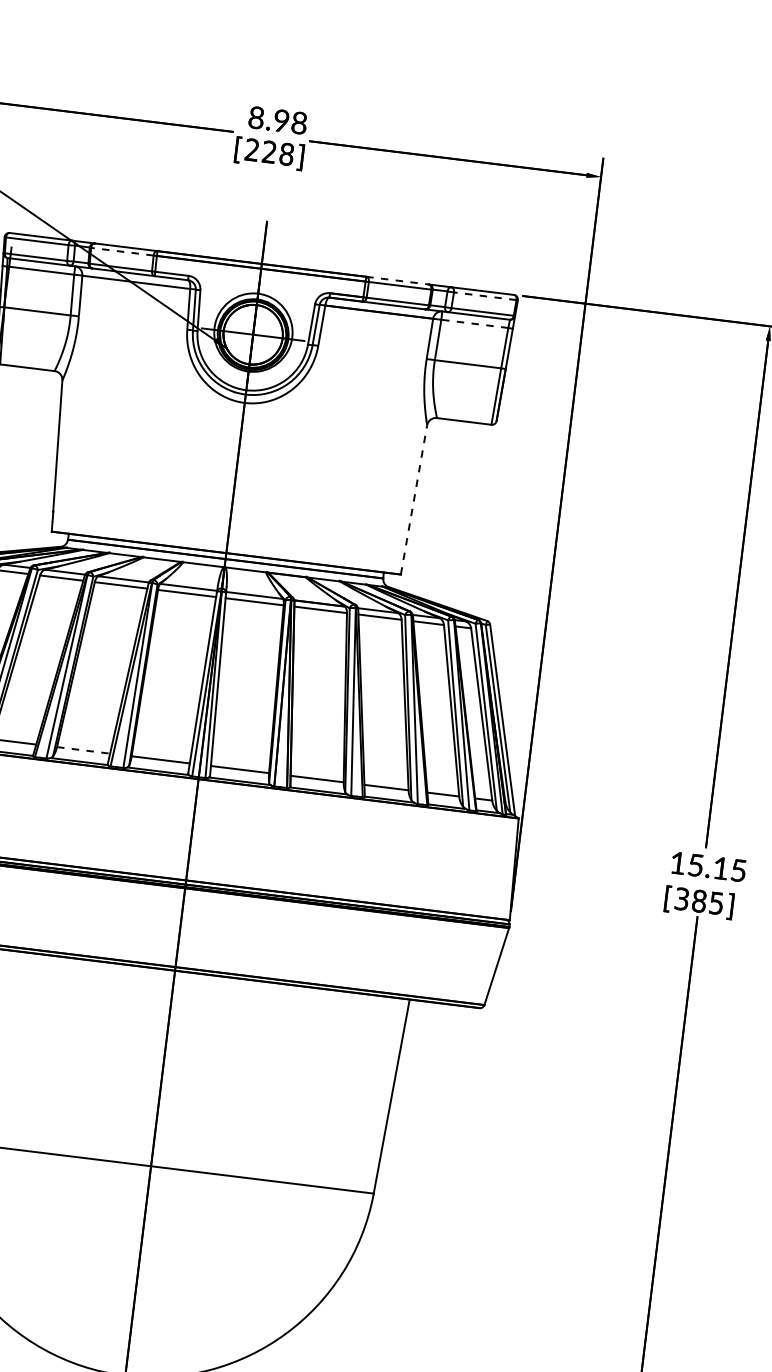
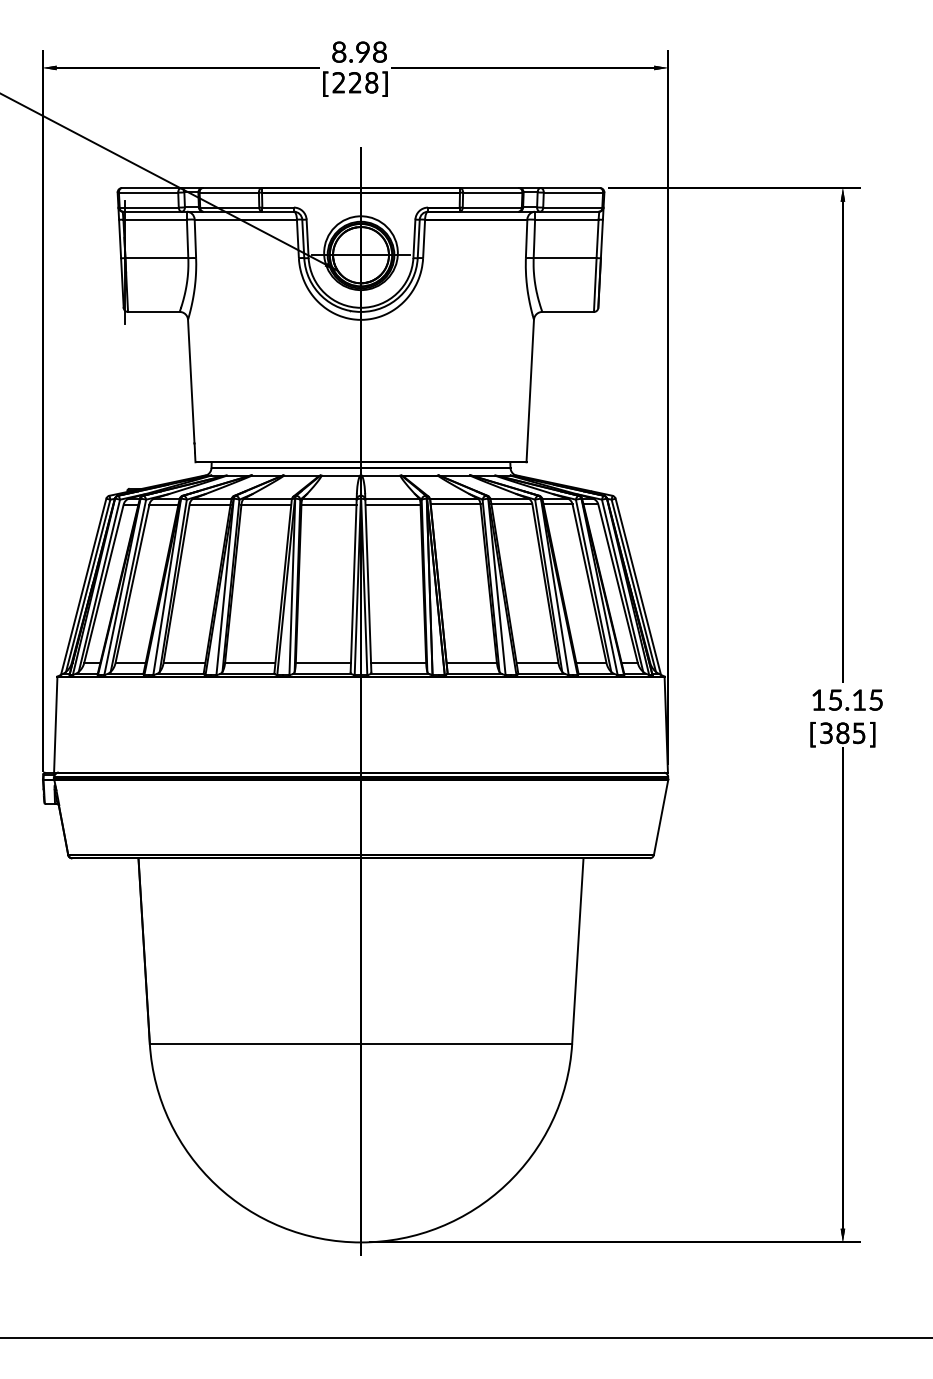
line: (122, 251) -> (229, 192), dashed -> solid
line: (397, 281) -> (489, 188), dashed -> solid
line: (485, 296) -> (573, 192), dashed -> solid
line: (474, 323) -> (566, 219), dashed -> solid
line: (414, 499) -> (530, 390), dashed -> solid
line: (83, 749) -> (250, 662), dashed -> solid

